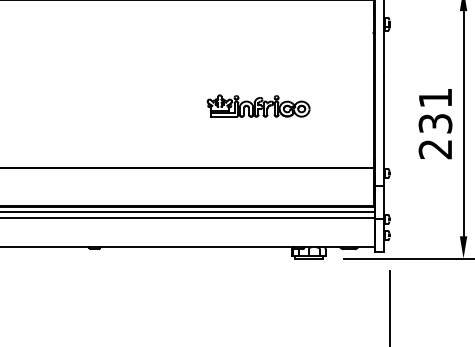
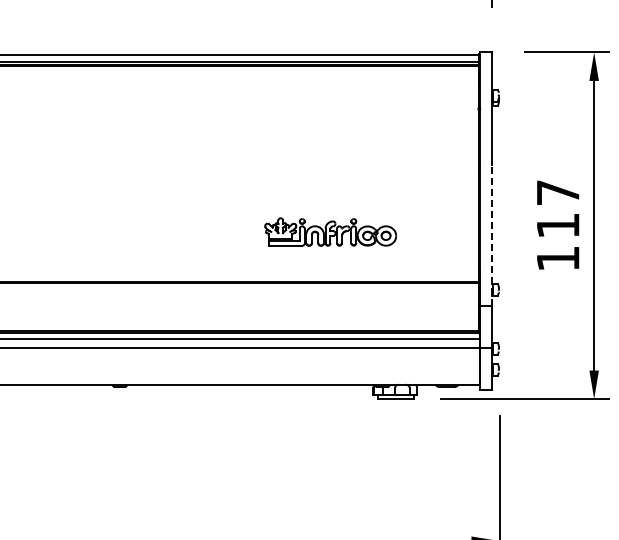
part: (258, 105) -> (330, 231), moved
text: (435, 123) -> (557, 225), 231 -> 117
line: (384, 131) -> (492, 235), solid -> dashed

